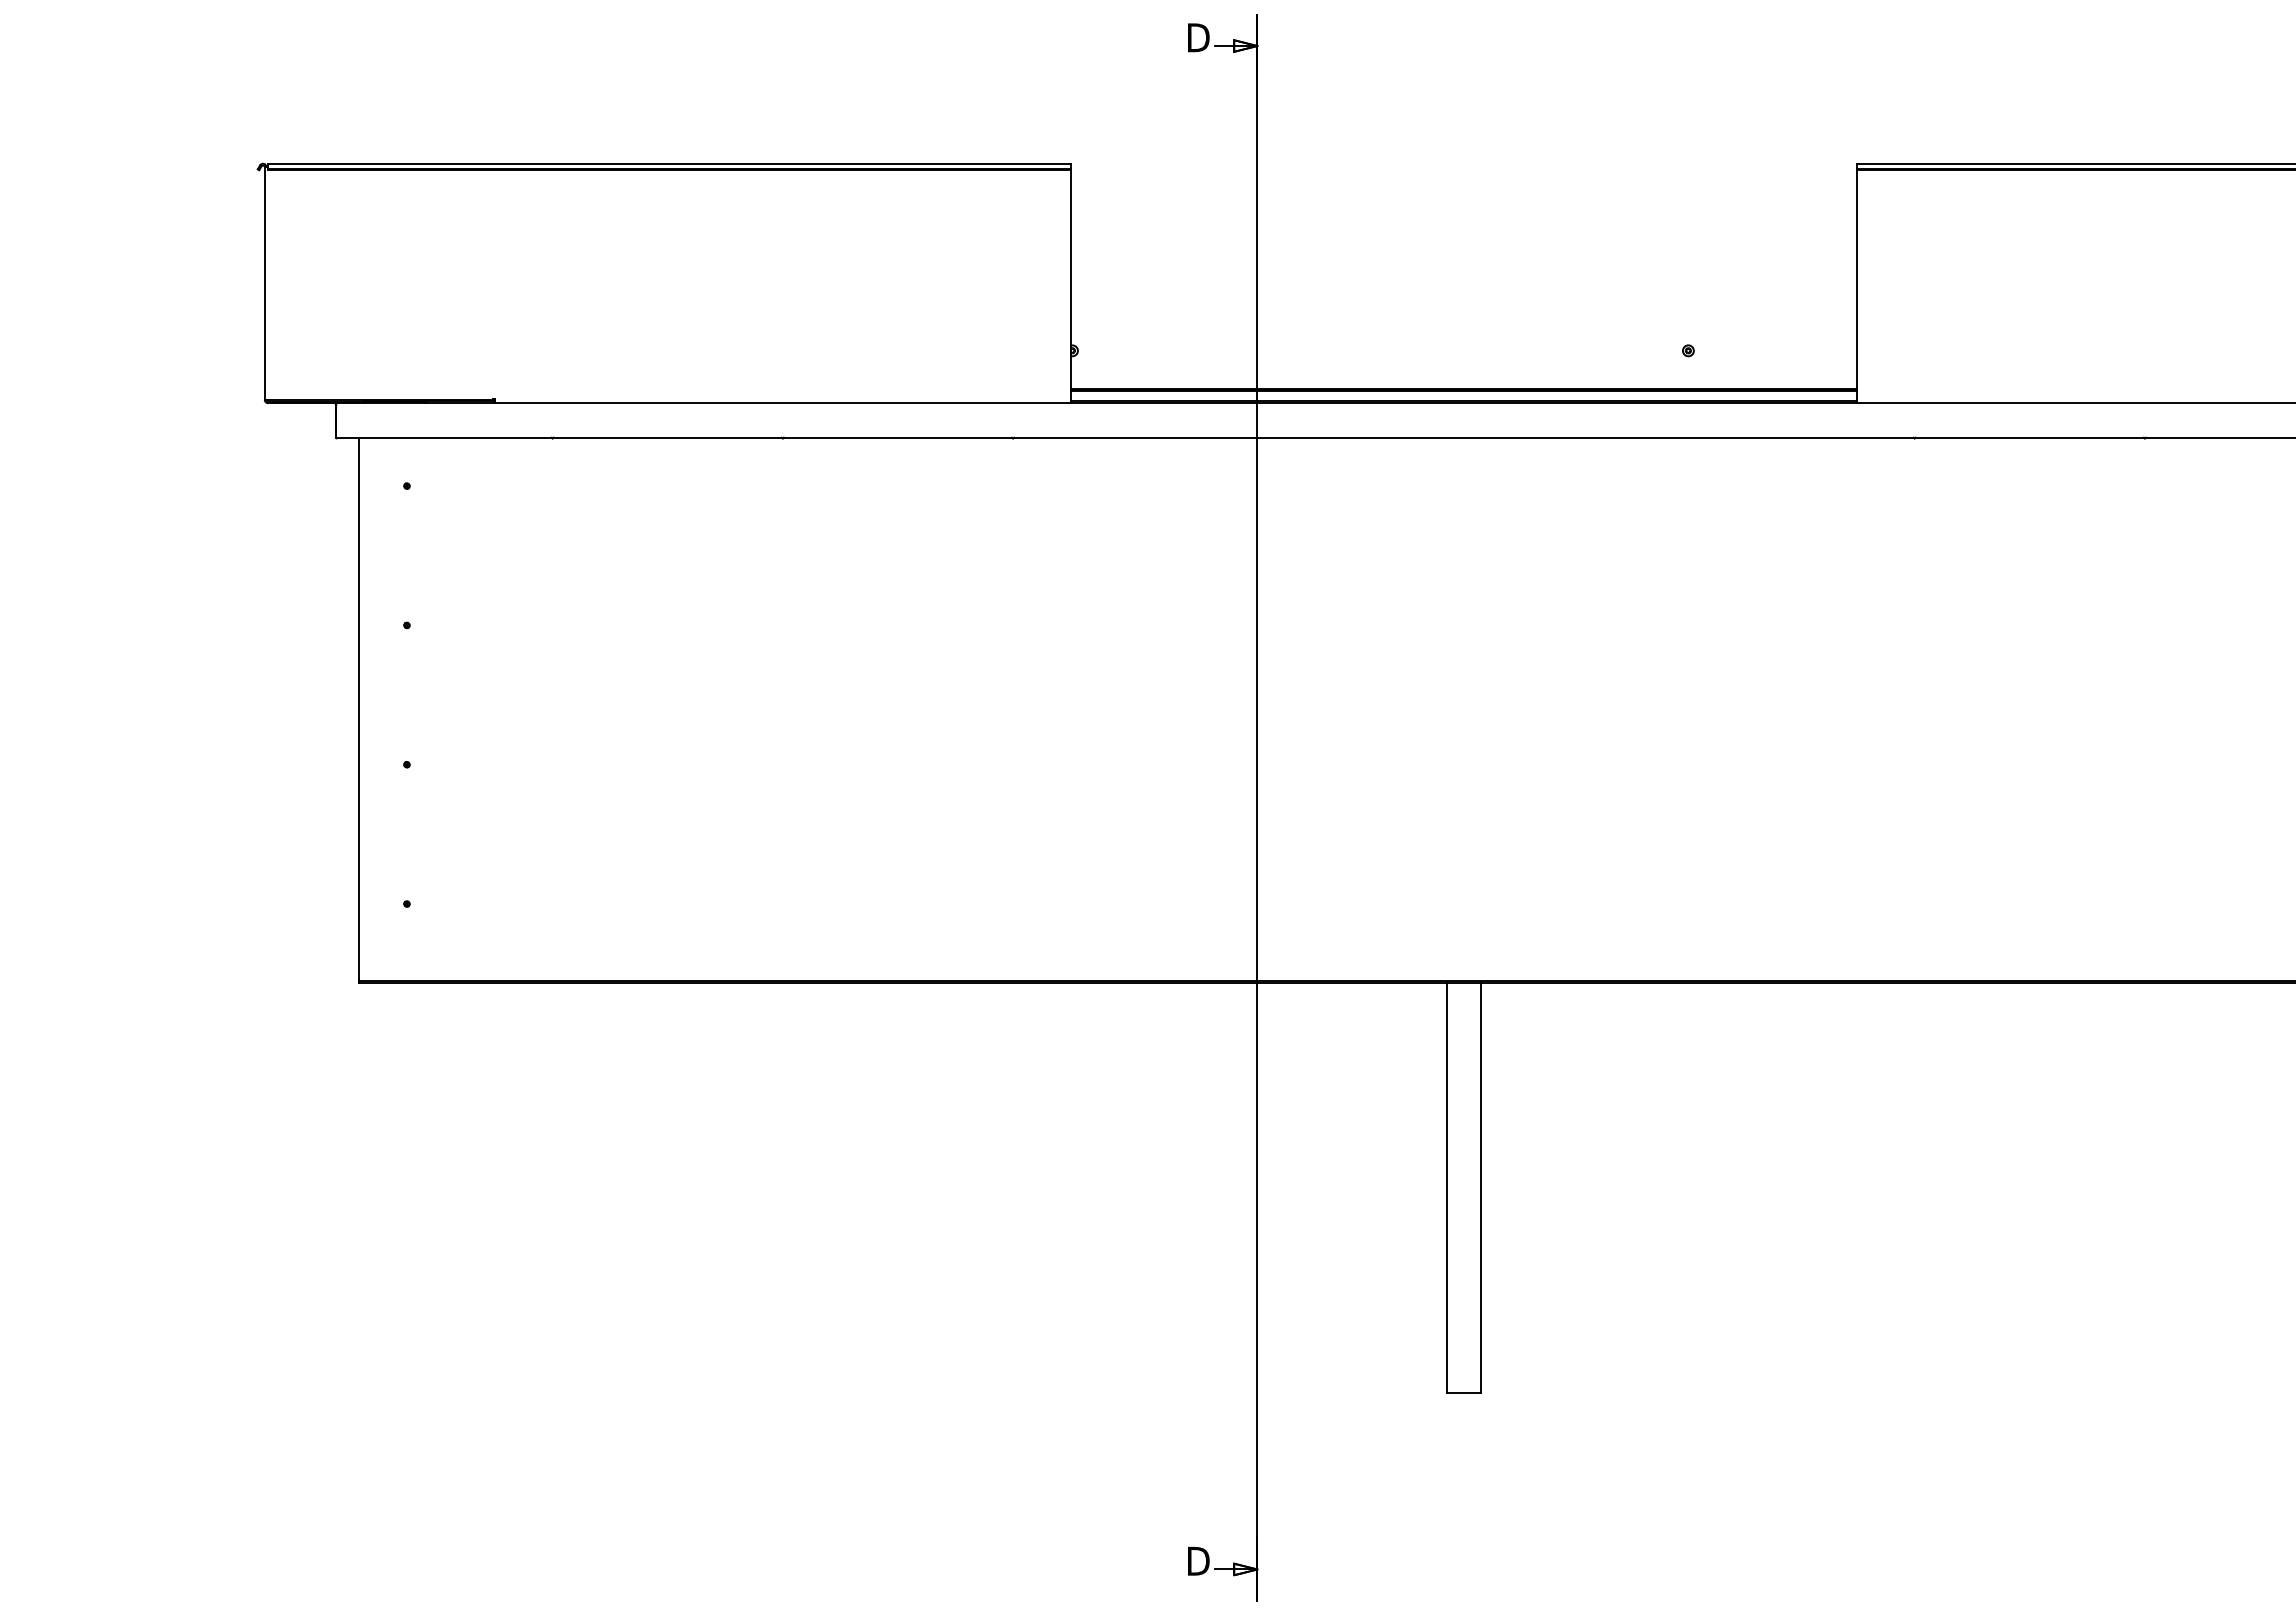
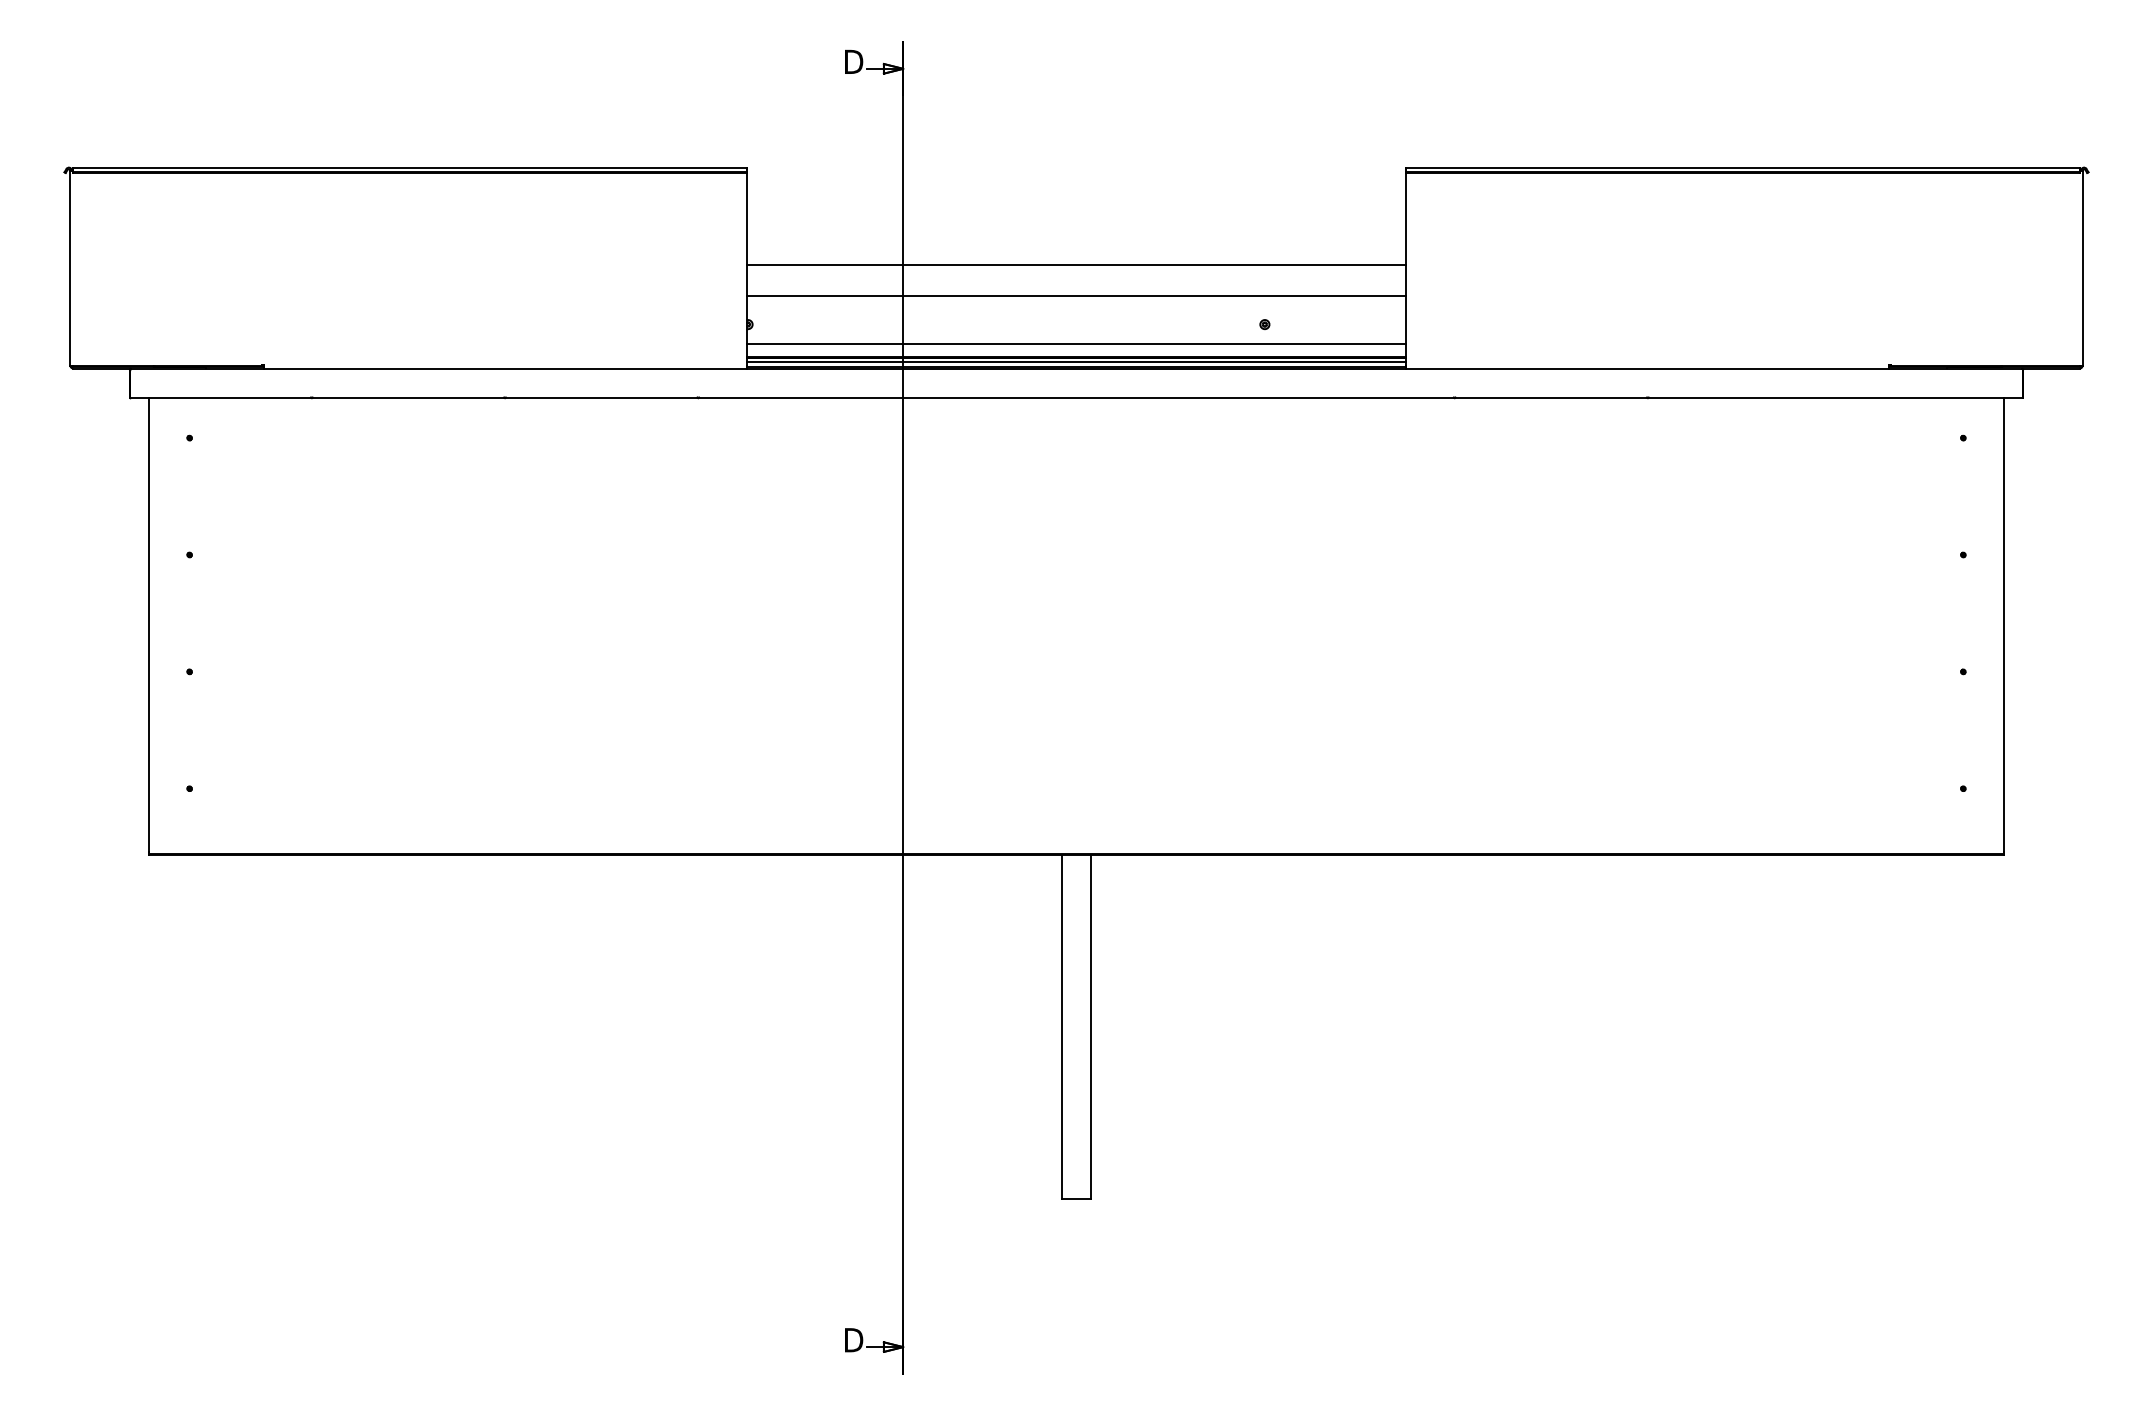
line: (1463, 280) -> (1076, 265), added
line: (1463, 316) -> (1076, 295), added
line: (1463, 373) -> (1076, 343), added
line: (1463, 396) -> (1076, 362), added

